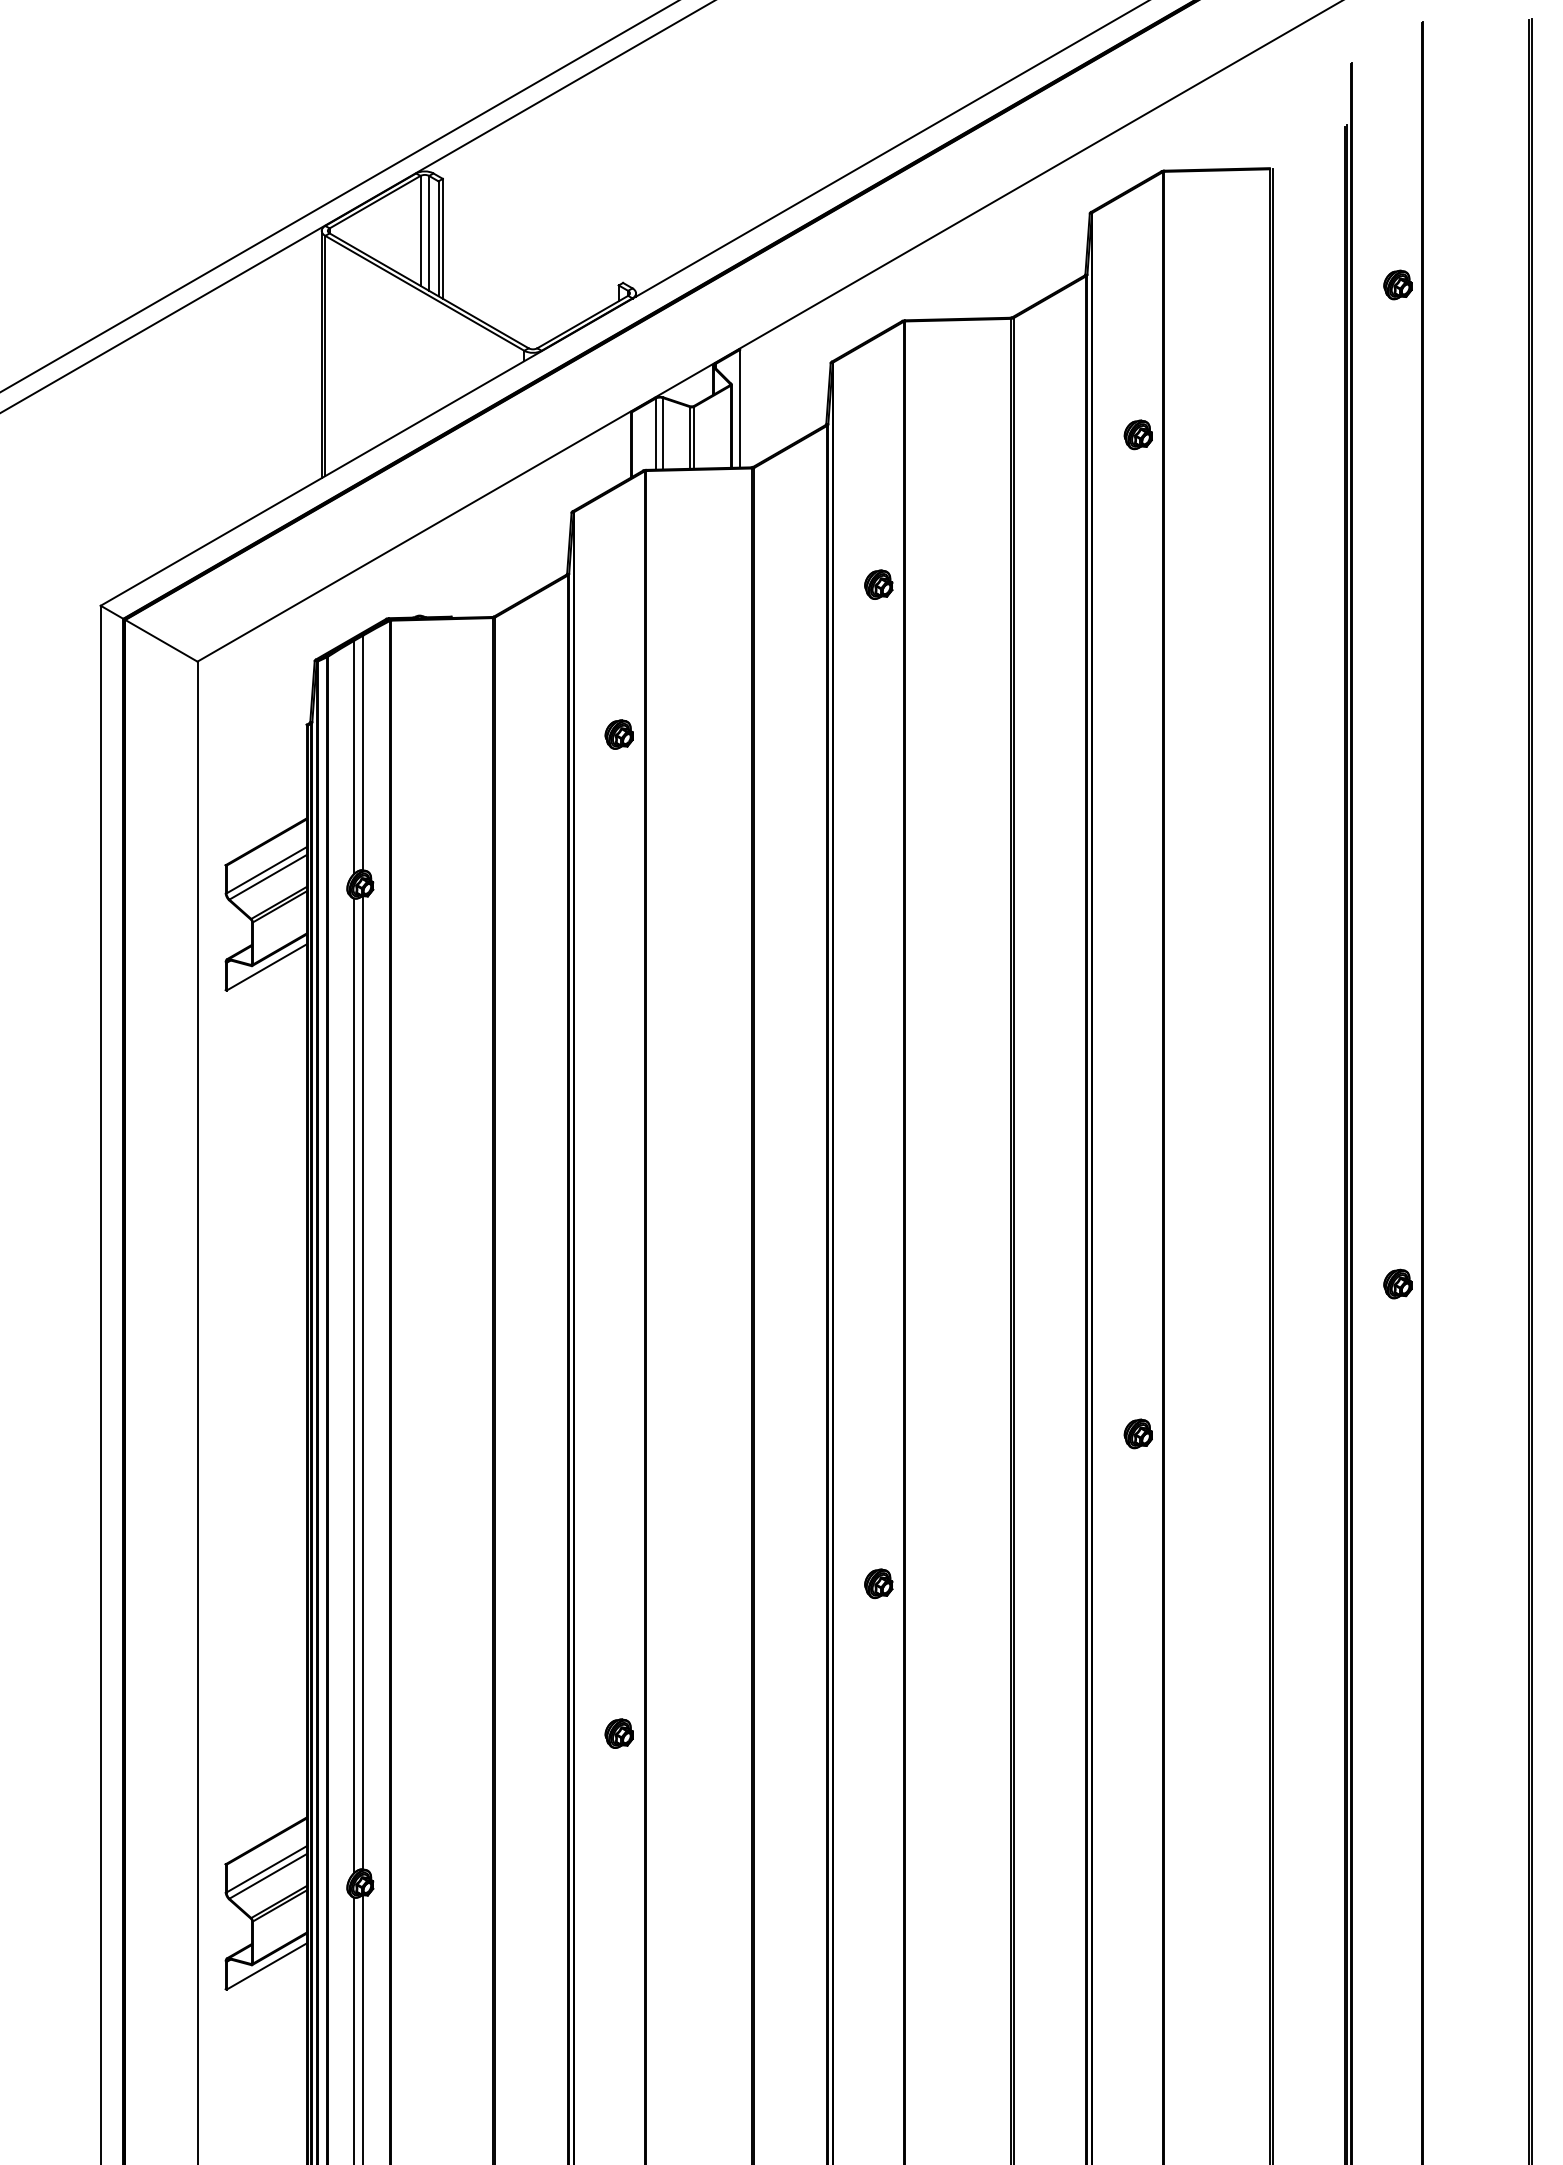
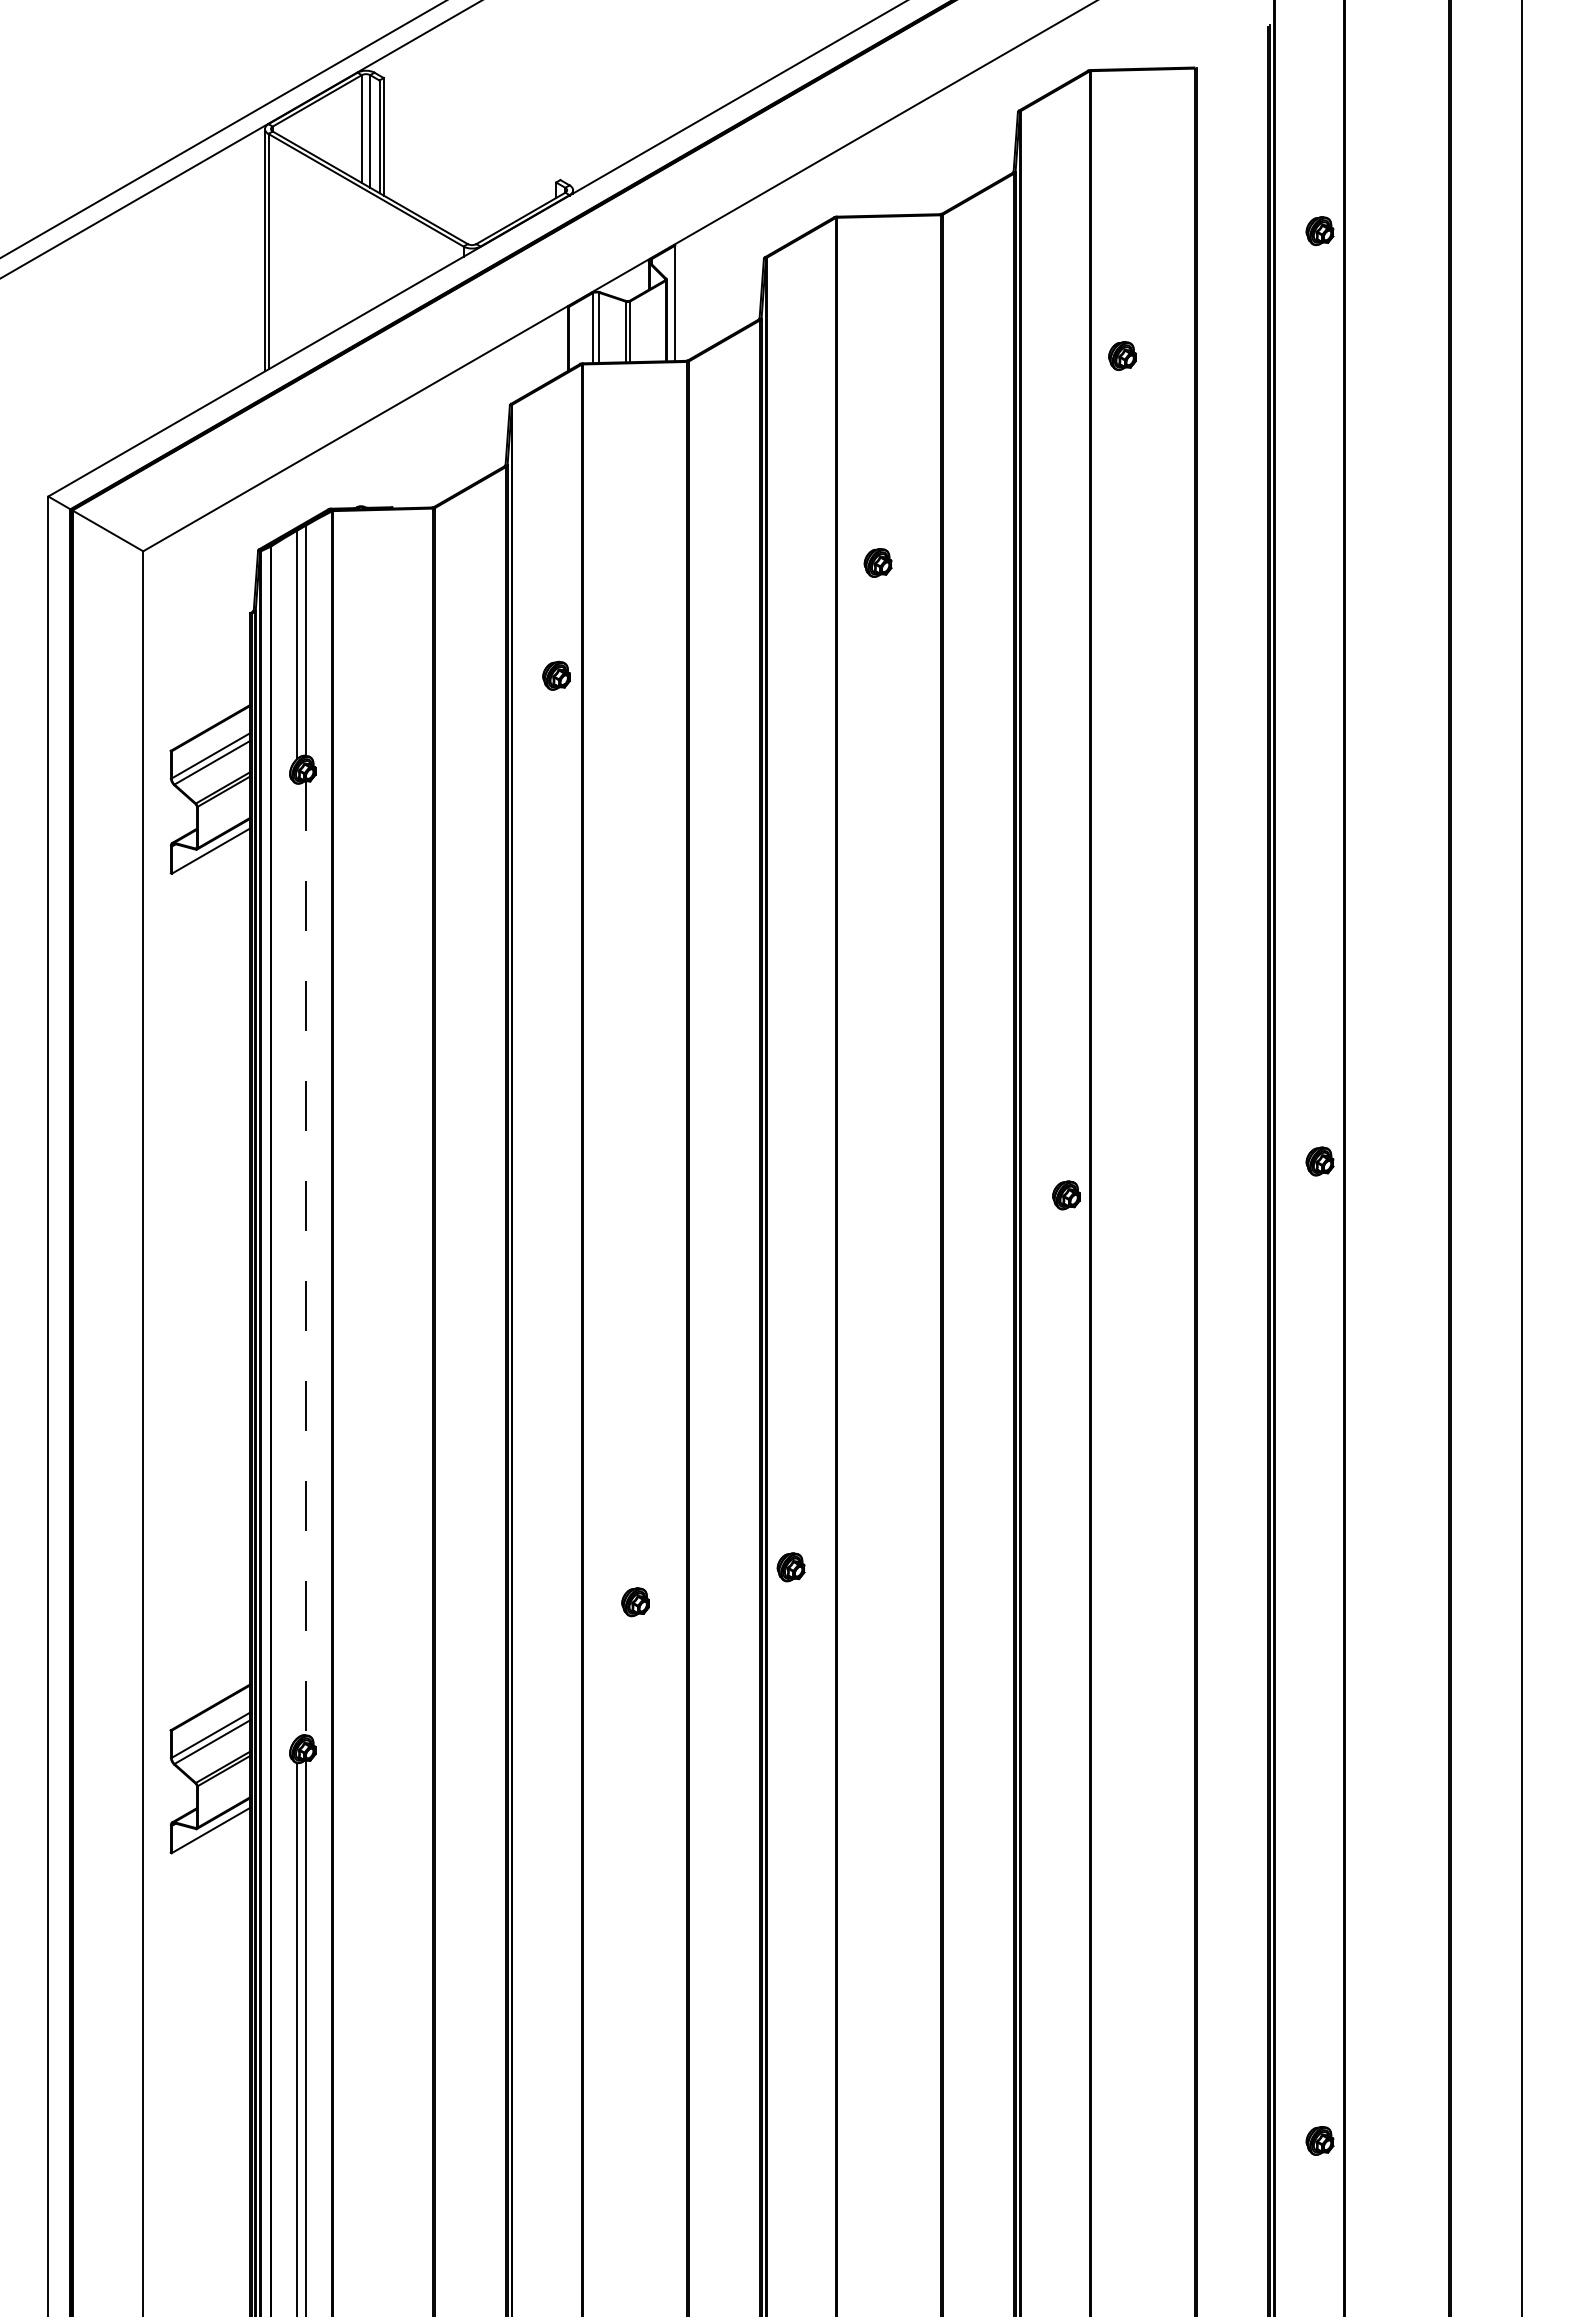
part: (1397, 285) -> (1319, 231), moved
part: (1138, 434) -> (1122, 355), moved
part: (878, 584) -> (877, 562), moved
part: (619, 734) -> (556, 675), moved
line: (363, 1383) -> (305, 1258), solid -> dashed
line: (353, 1385) -> (296, 1260), removed
part: (1138, 1434) -> (1066, 1195), moved
part: (878, 1584) -> (790, 1567), moved
part: (619, 1733) -> (635, 1602), moved

